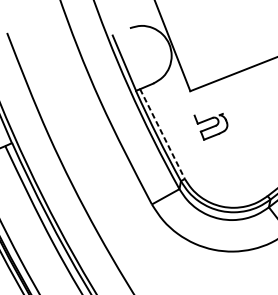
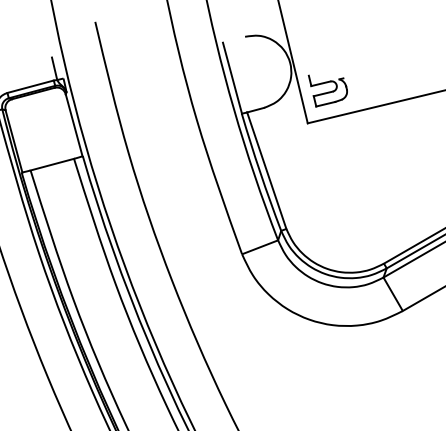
part: (211, 125) -> (327, 90), moved
line: (162, 134) -> (266, 171), dashed -> solid

